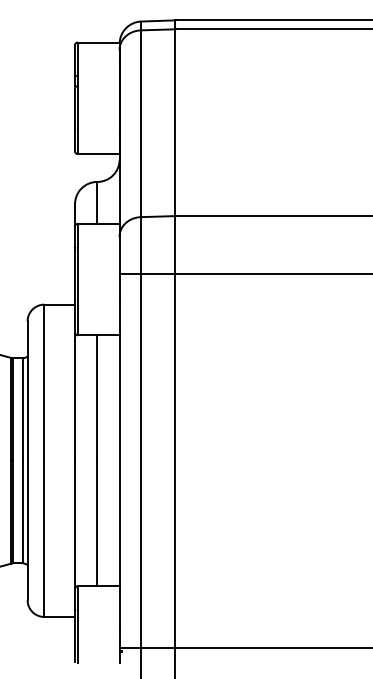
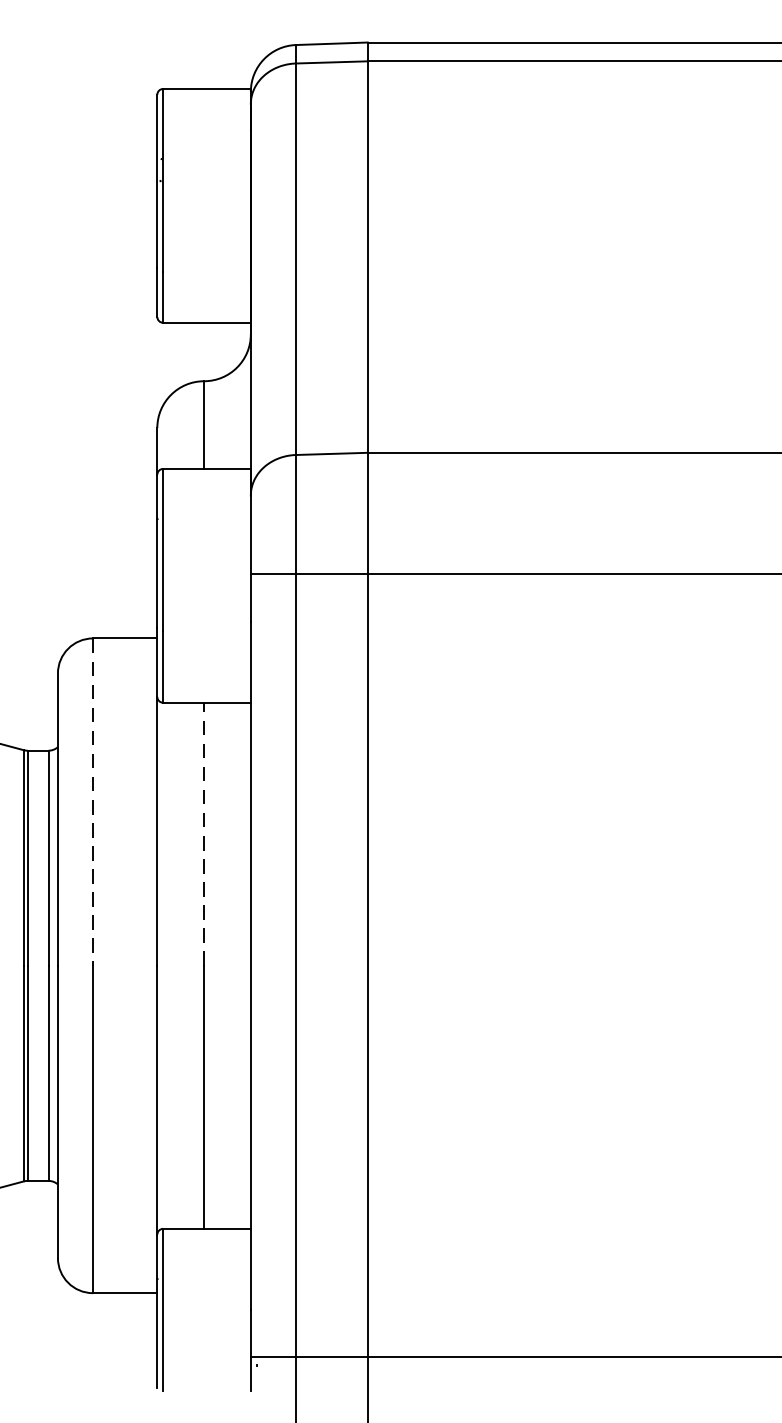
line: (44, 383) -> (93, 803), solid -> dashed
line: (97, 398) -> (204, 835), solid -> dashed

